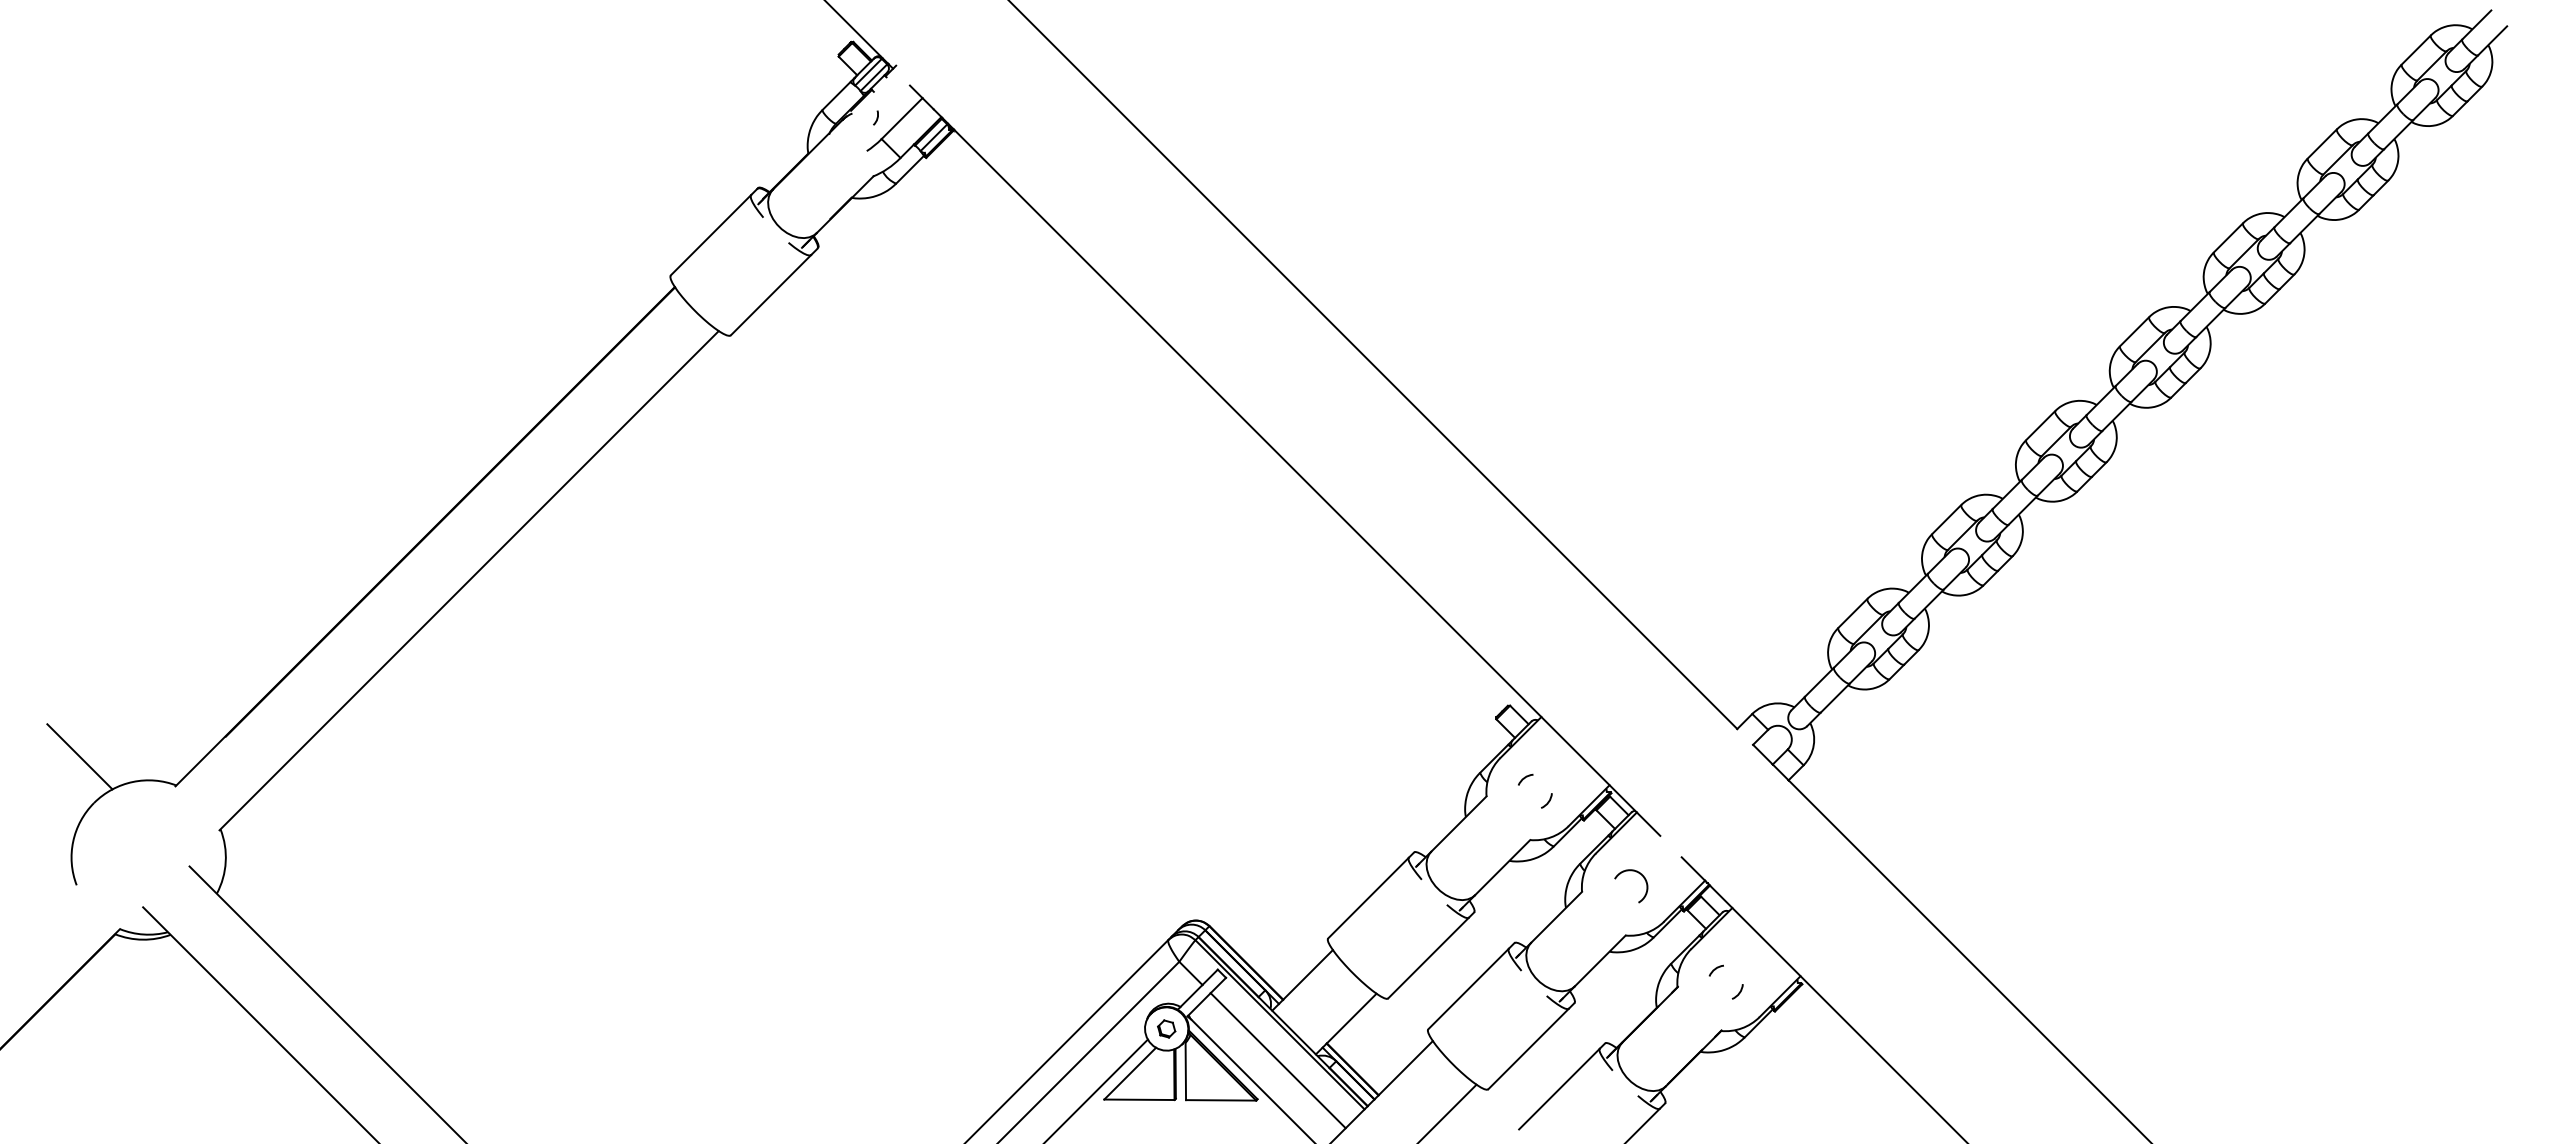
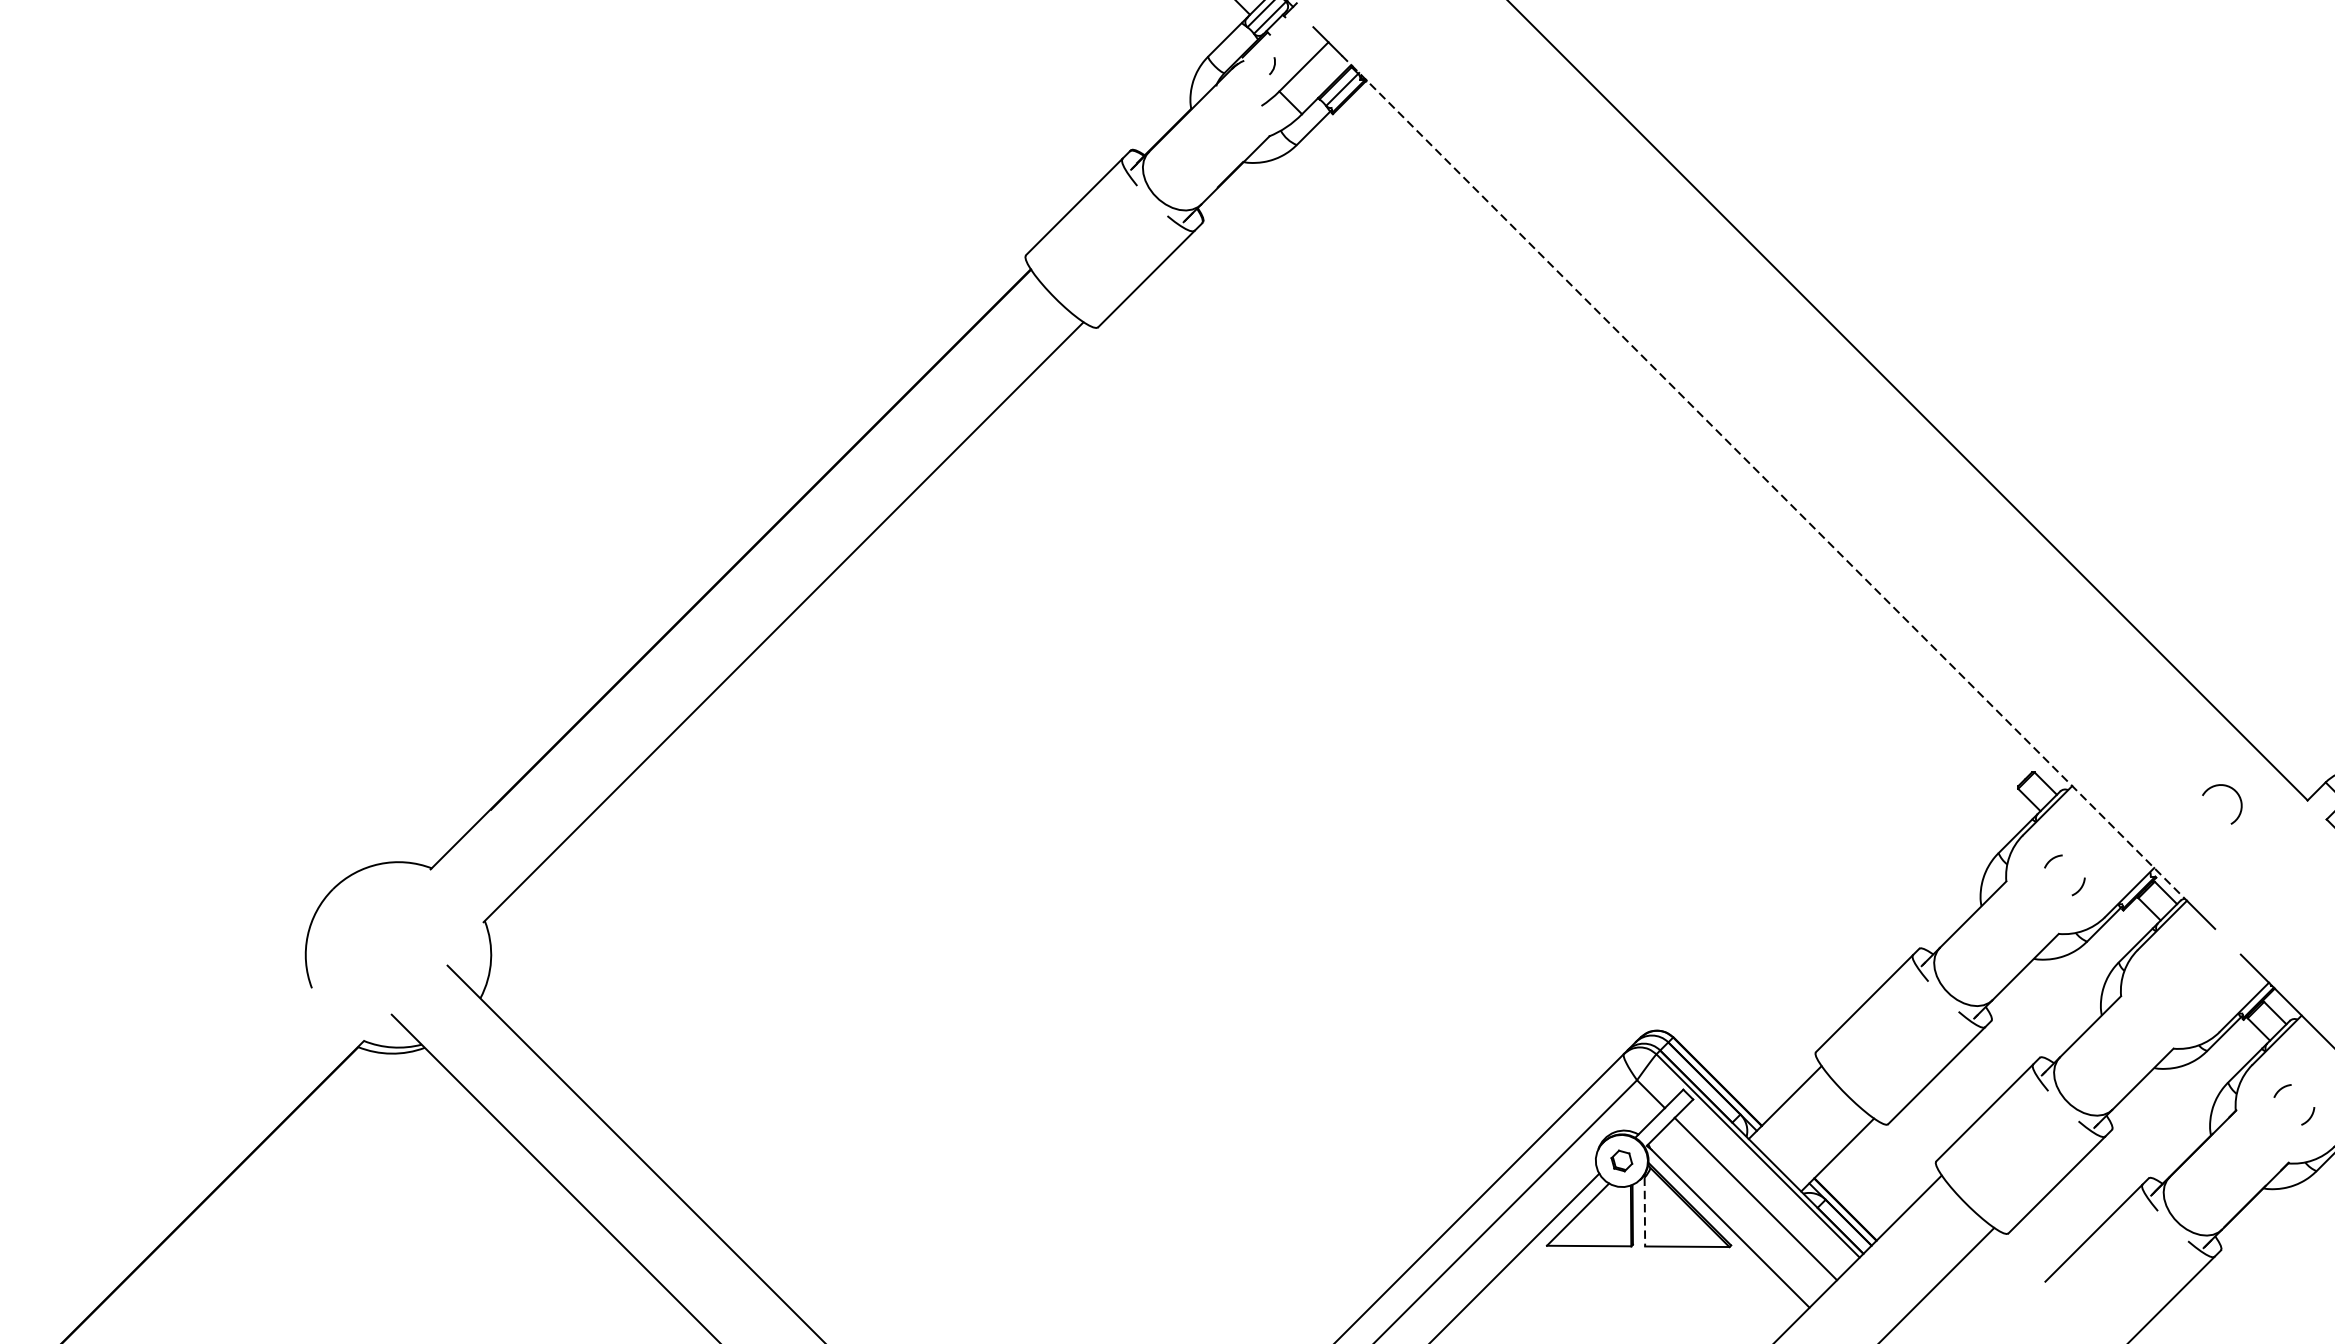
line: (1285, 461) -> (1764, 478), solid -> dashed
line: (79, 756) -> (315, 833), removed
arc: (1644, 880) -> (2238, 797), moved
line: (1185, 1071) -> (1644, 1212), solid -> dashed

